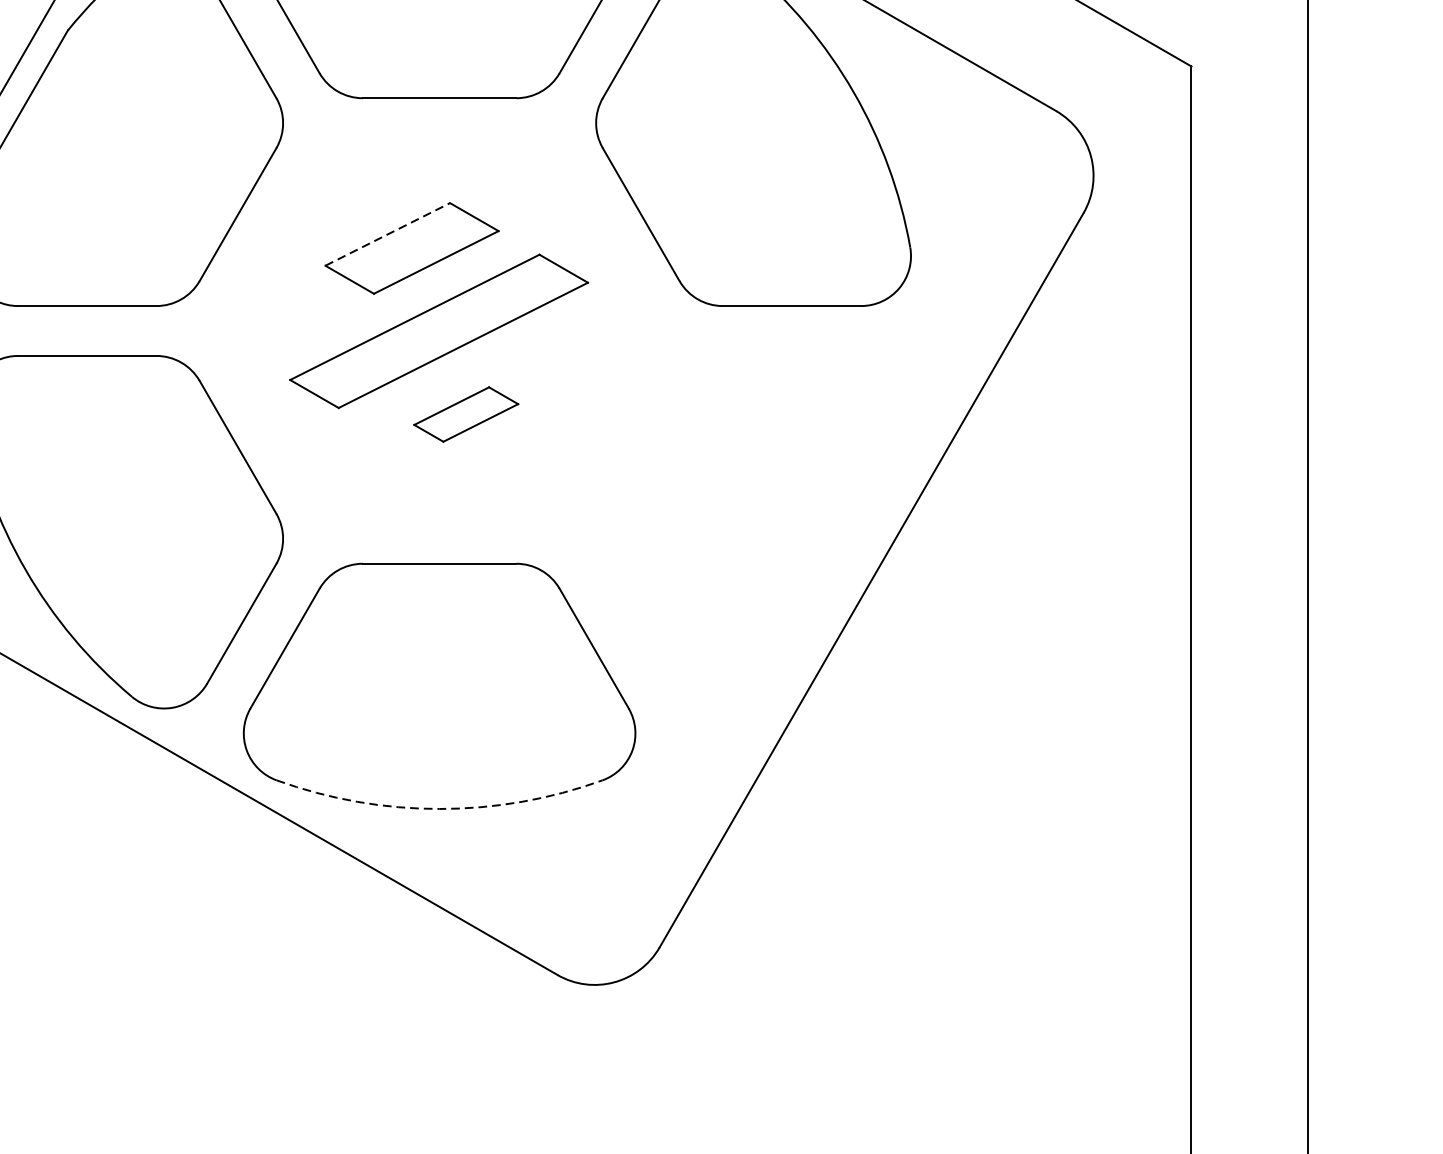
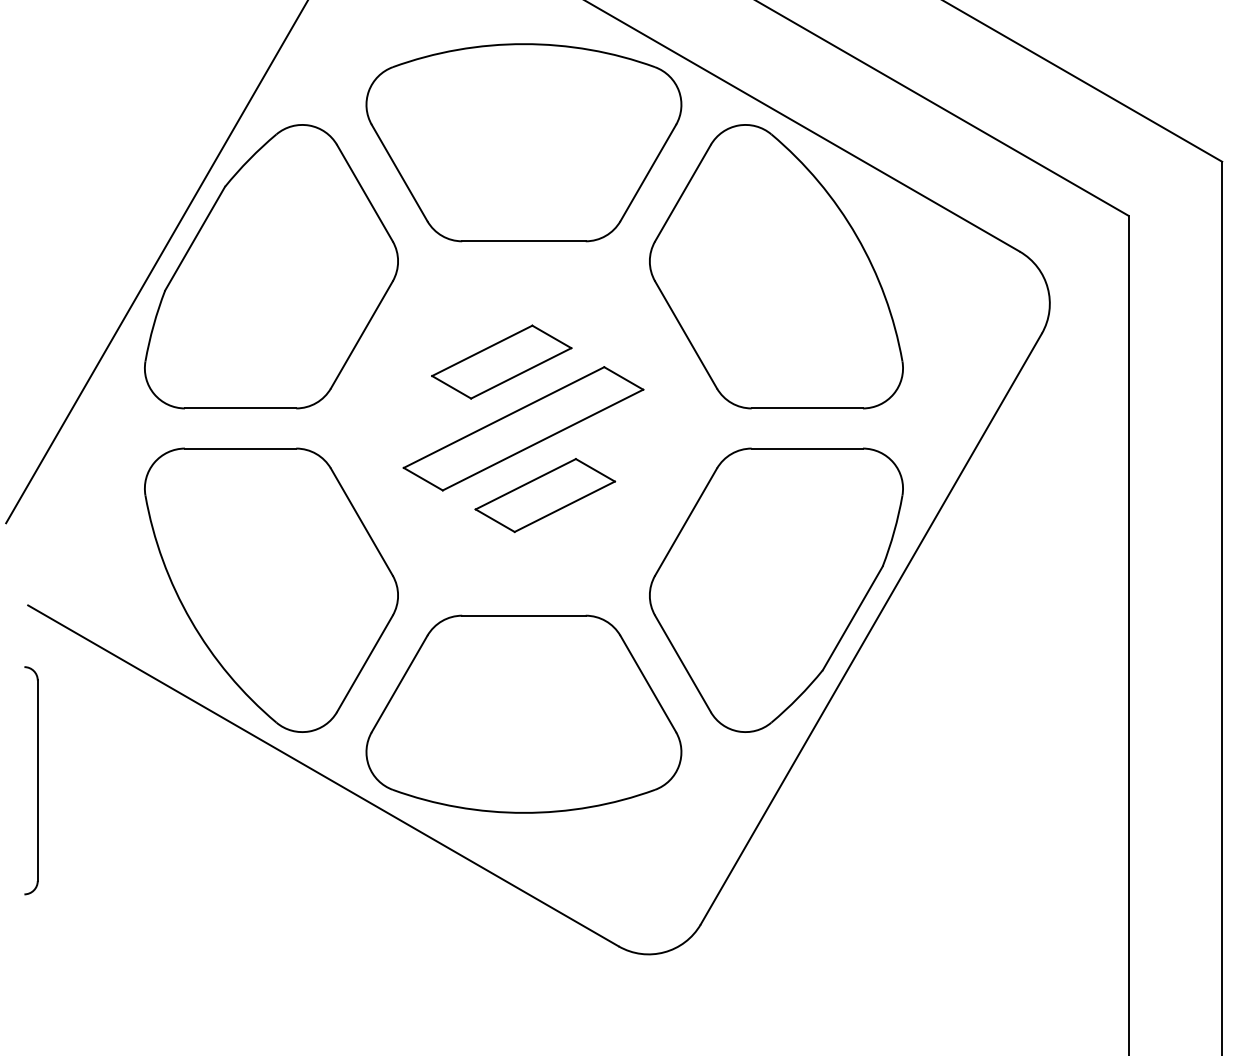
line: (388, 233) -> (482, 350), dashed -> solid
part: (466, 414) -> (545, 495), size x1.67
part: (753, 531) -> (776, 589), added
arc: (439, 808) -> (523, 812), dashed -> solid

